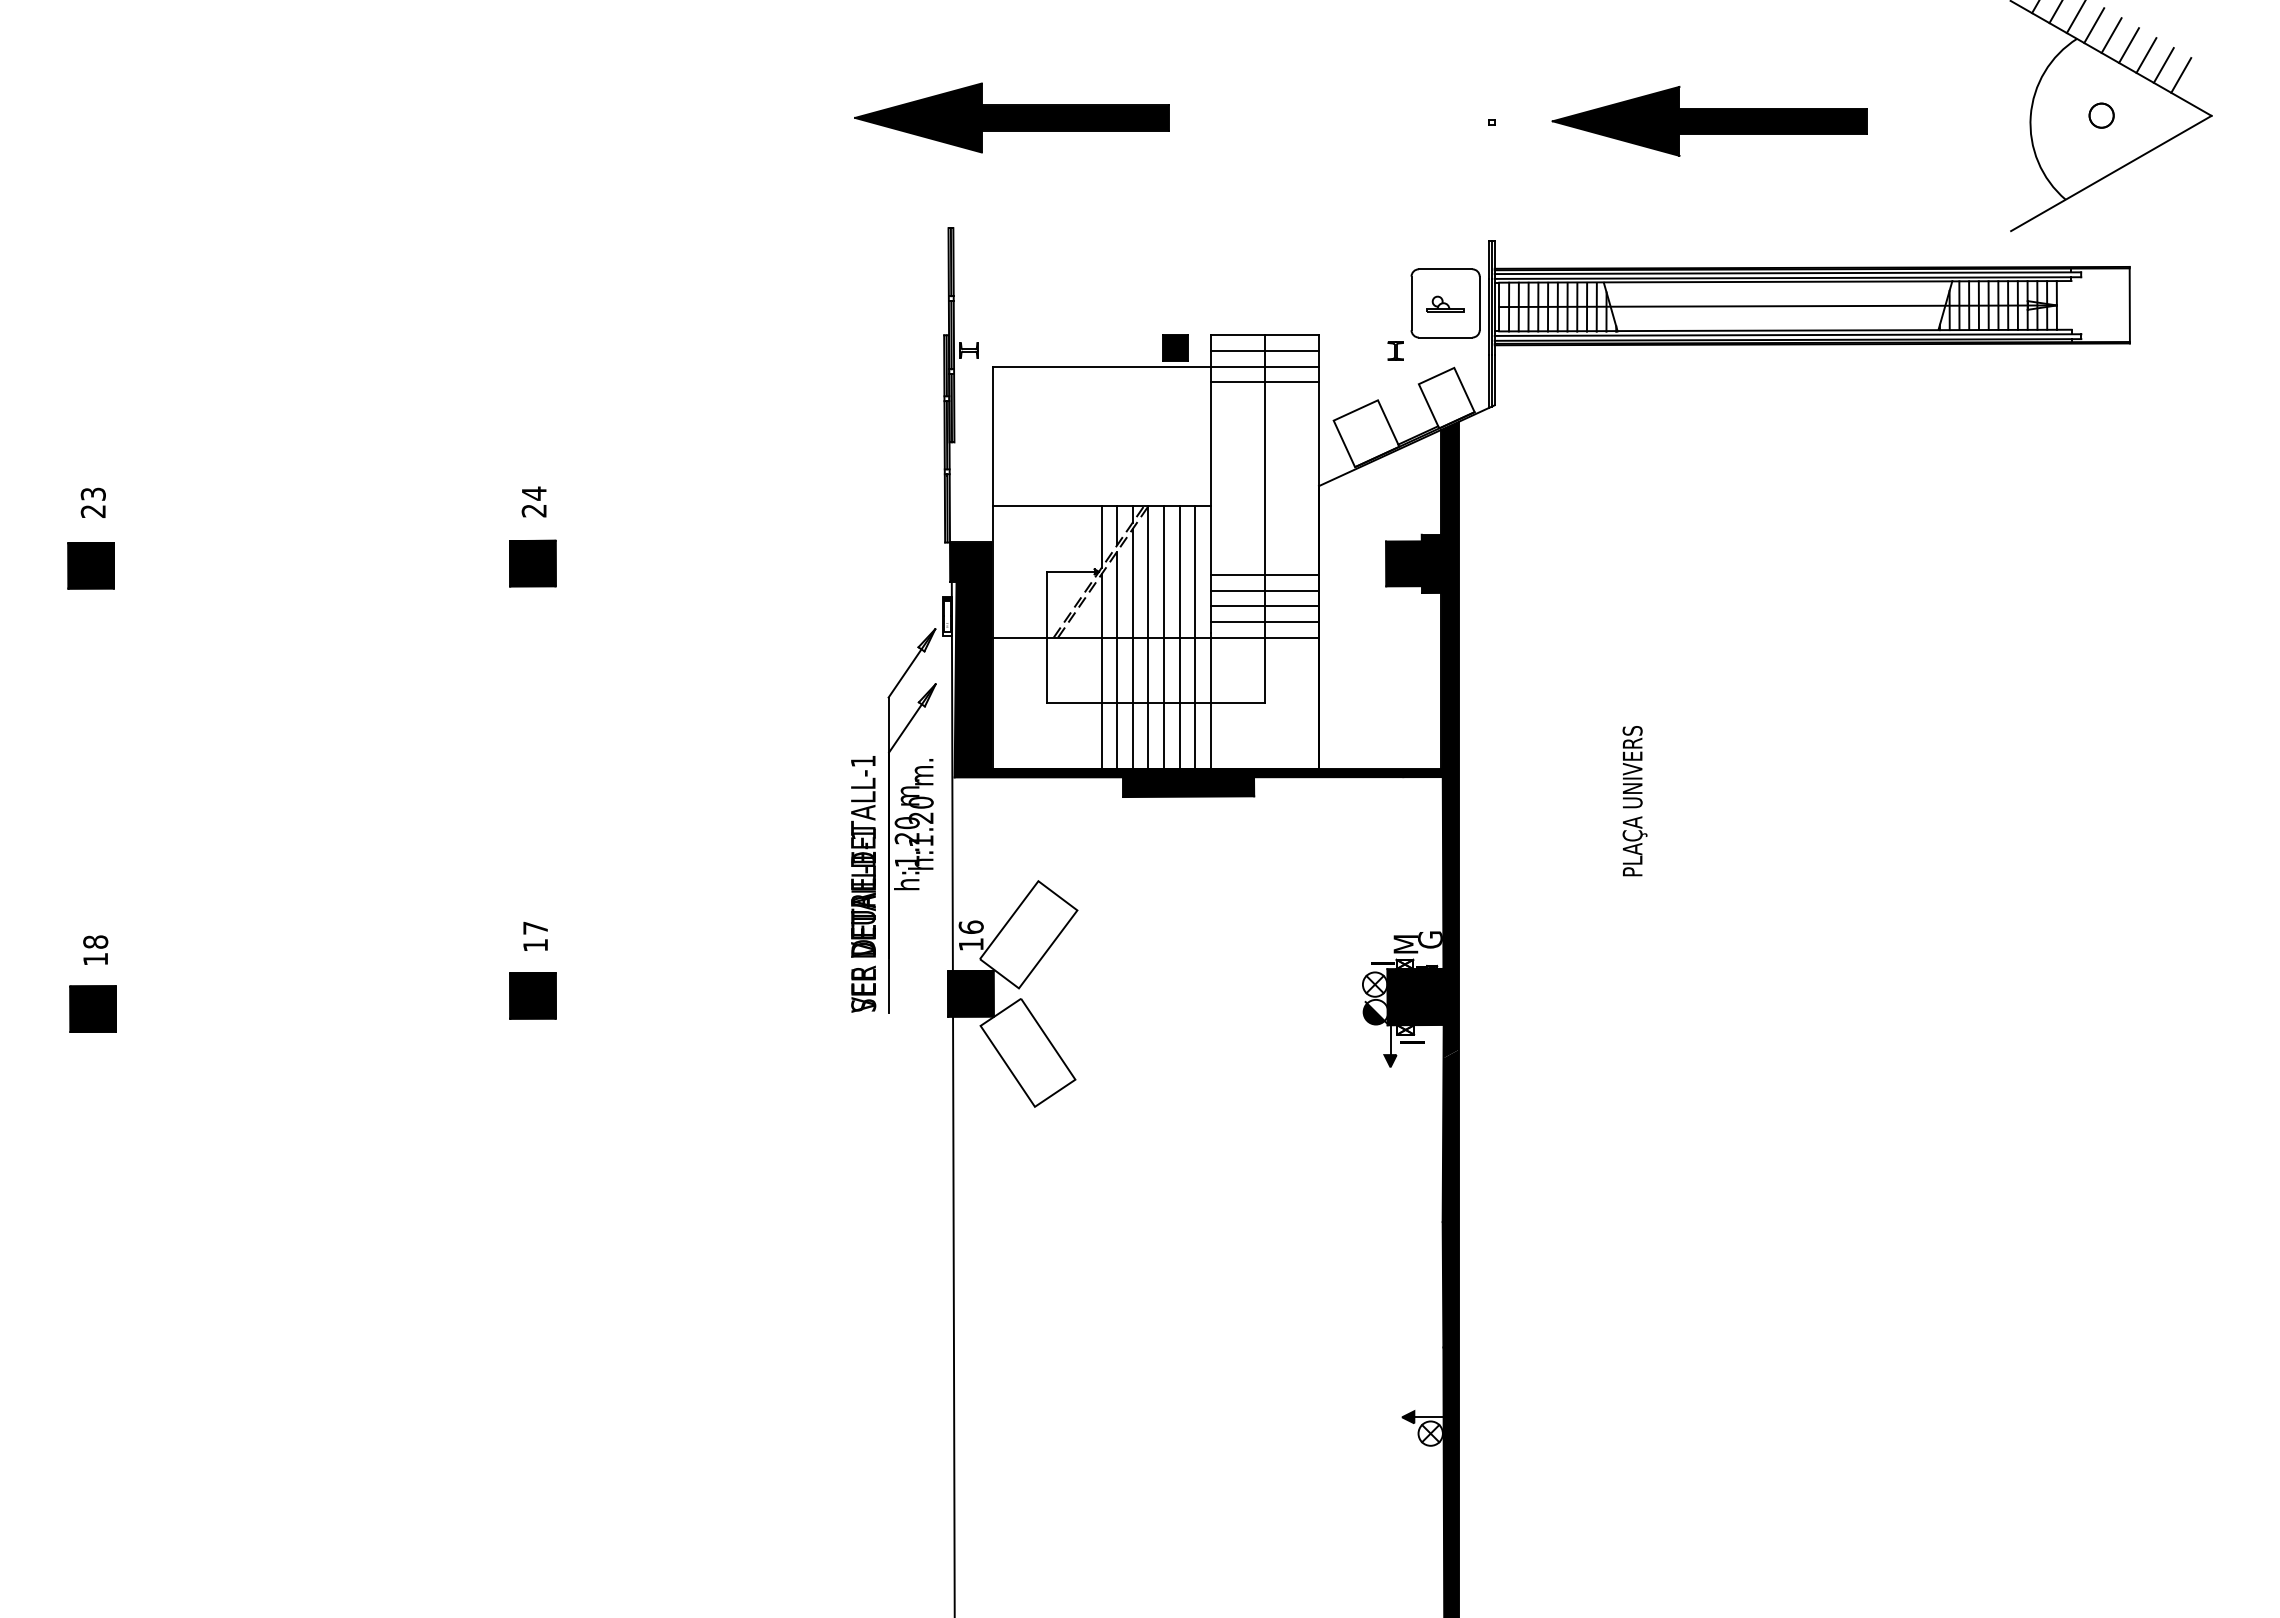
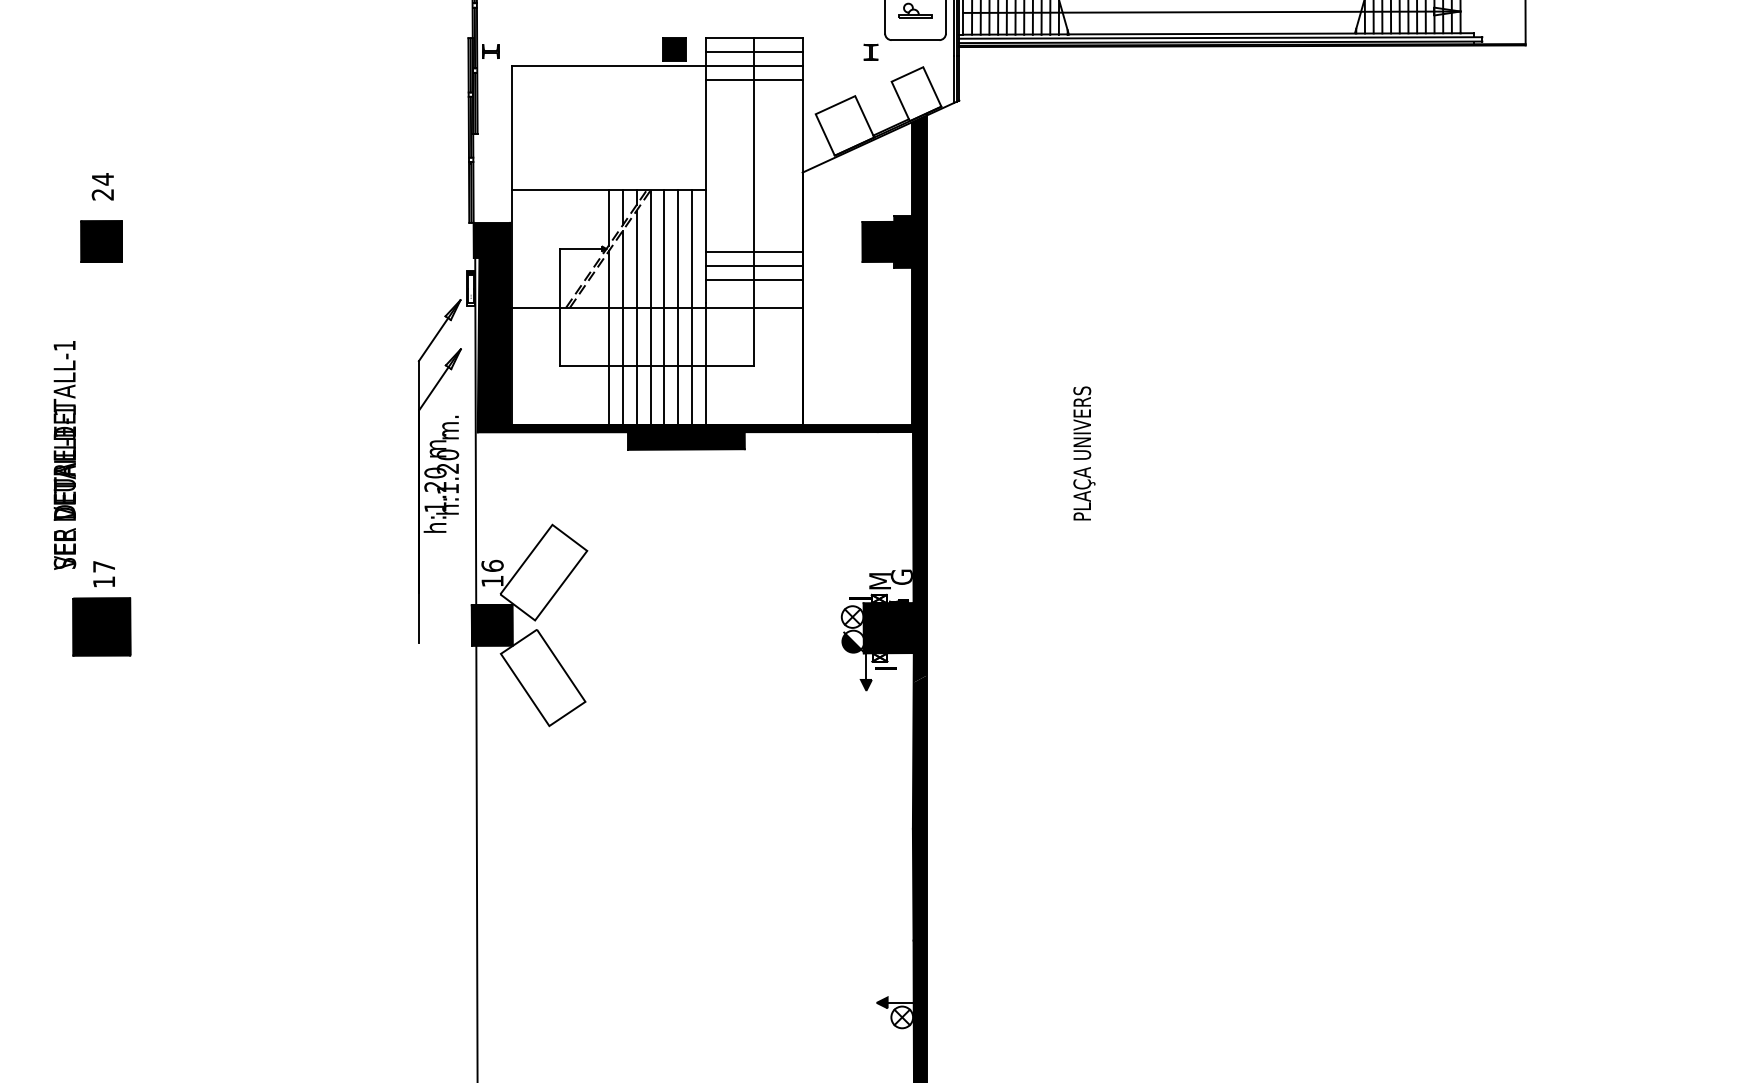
line: (1264, 622) -> (754, 294), removed
text: (863, 884) -> (64, 455), moved
part: (532, 995) -> (101, 626), size x1.4

